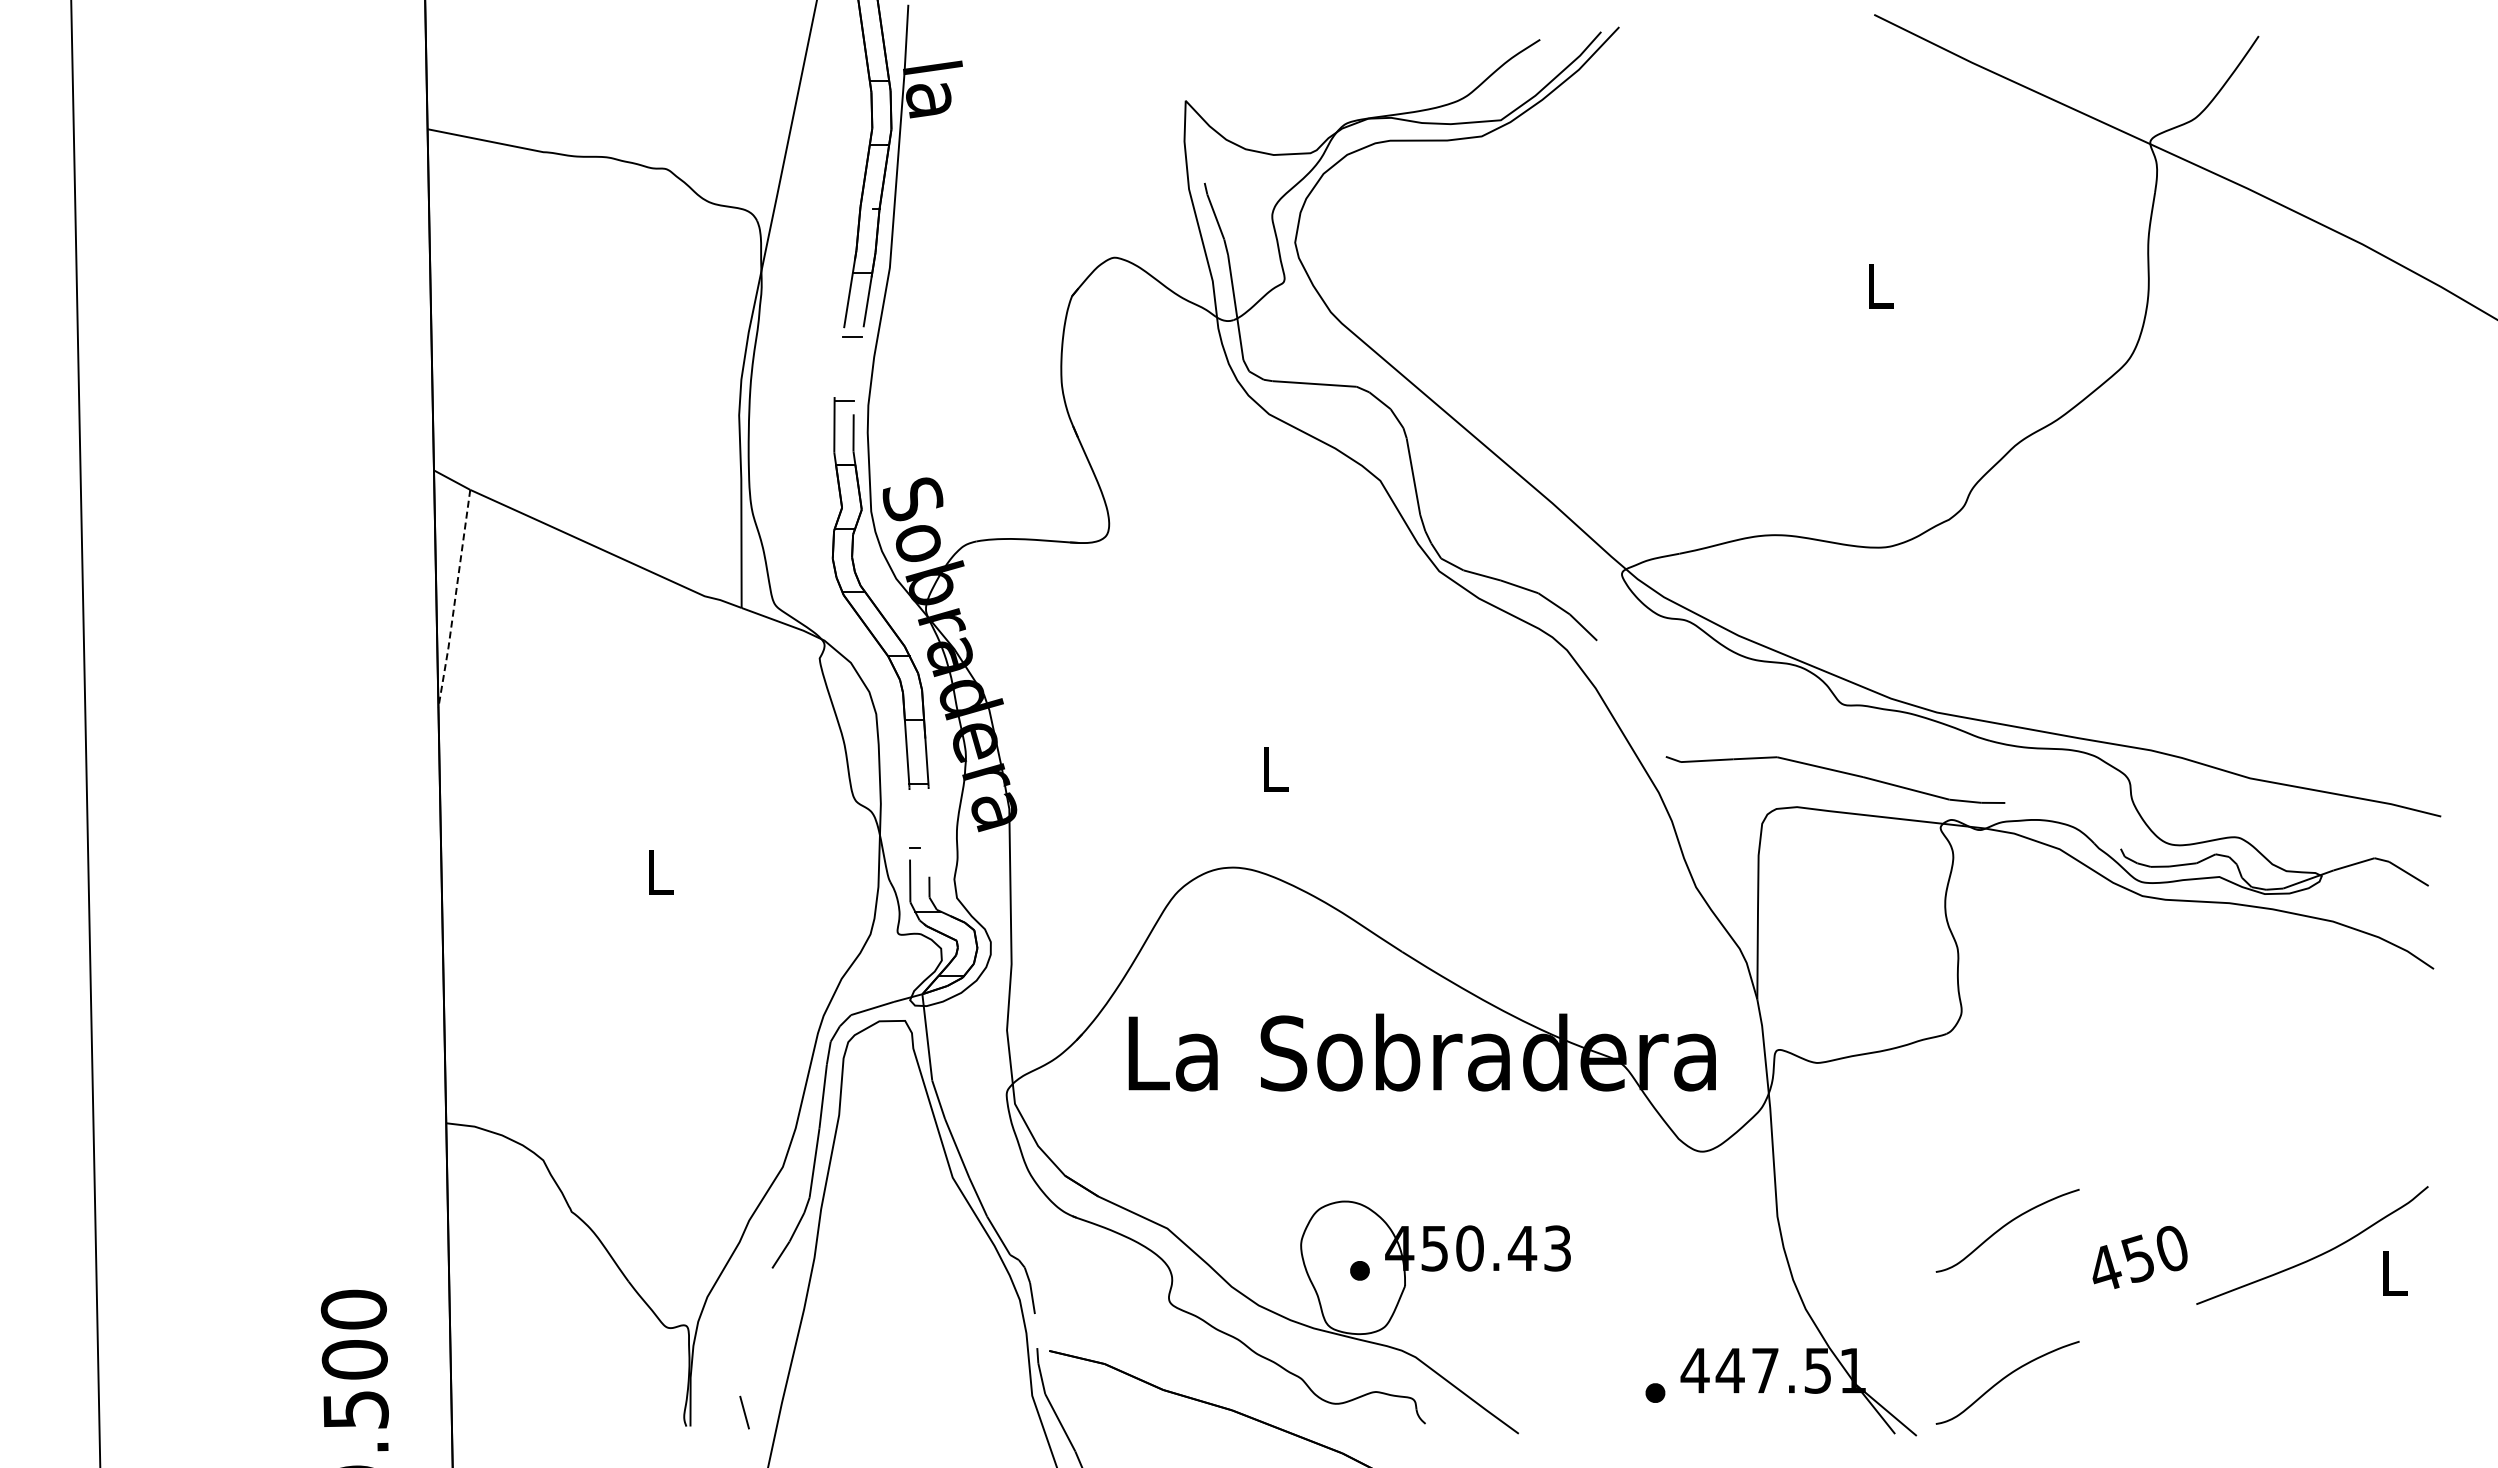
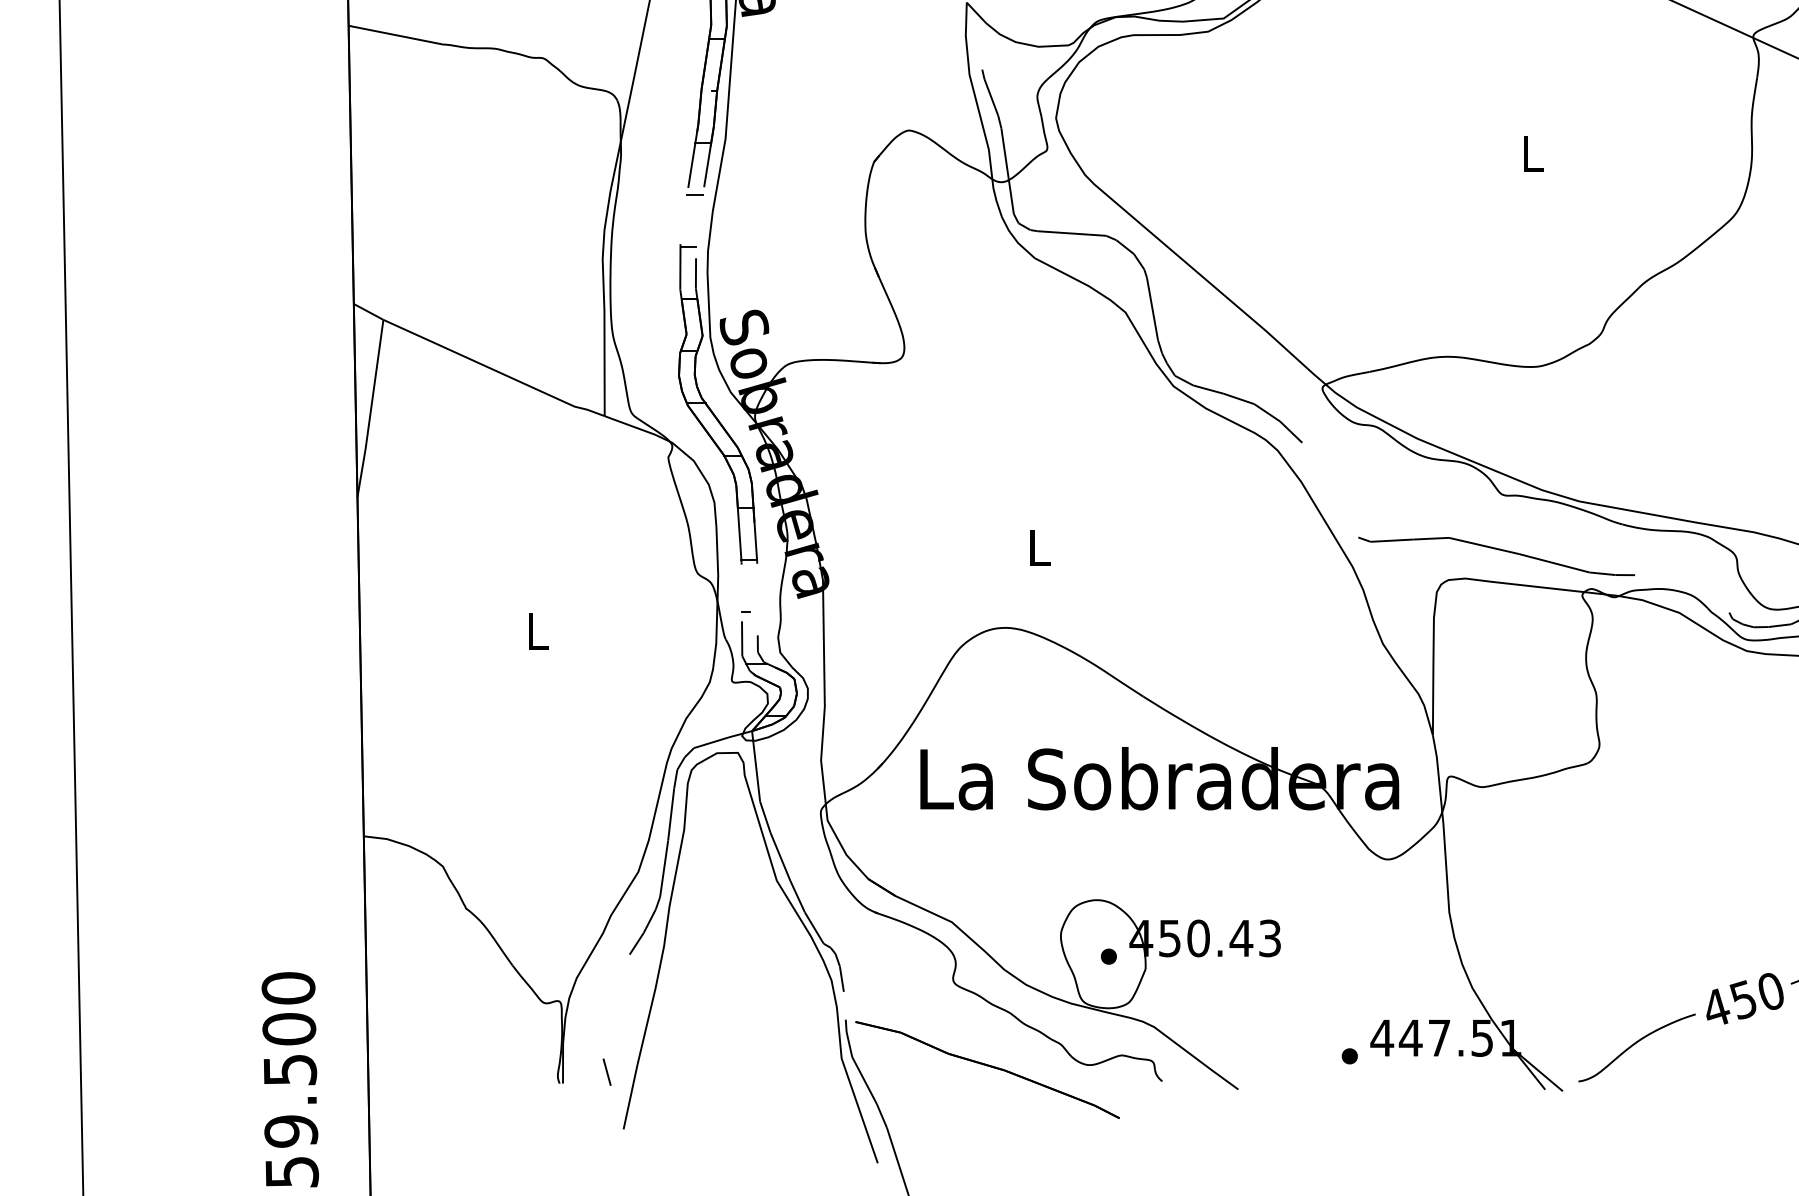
line: (455, 599) -> (371, 409), dashed -> solid
curve: (2004, 1227) -> (1634, 921), removed
text: (2139, 1257) -> (1744, 998), moved

